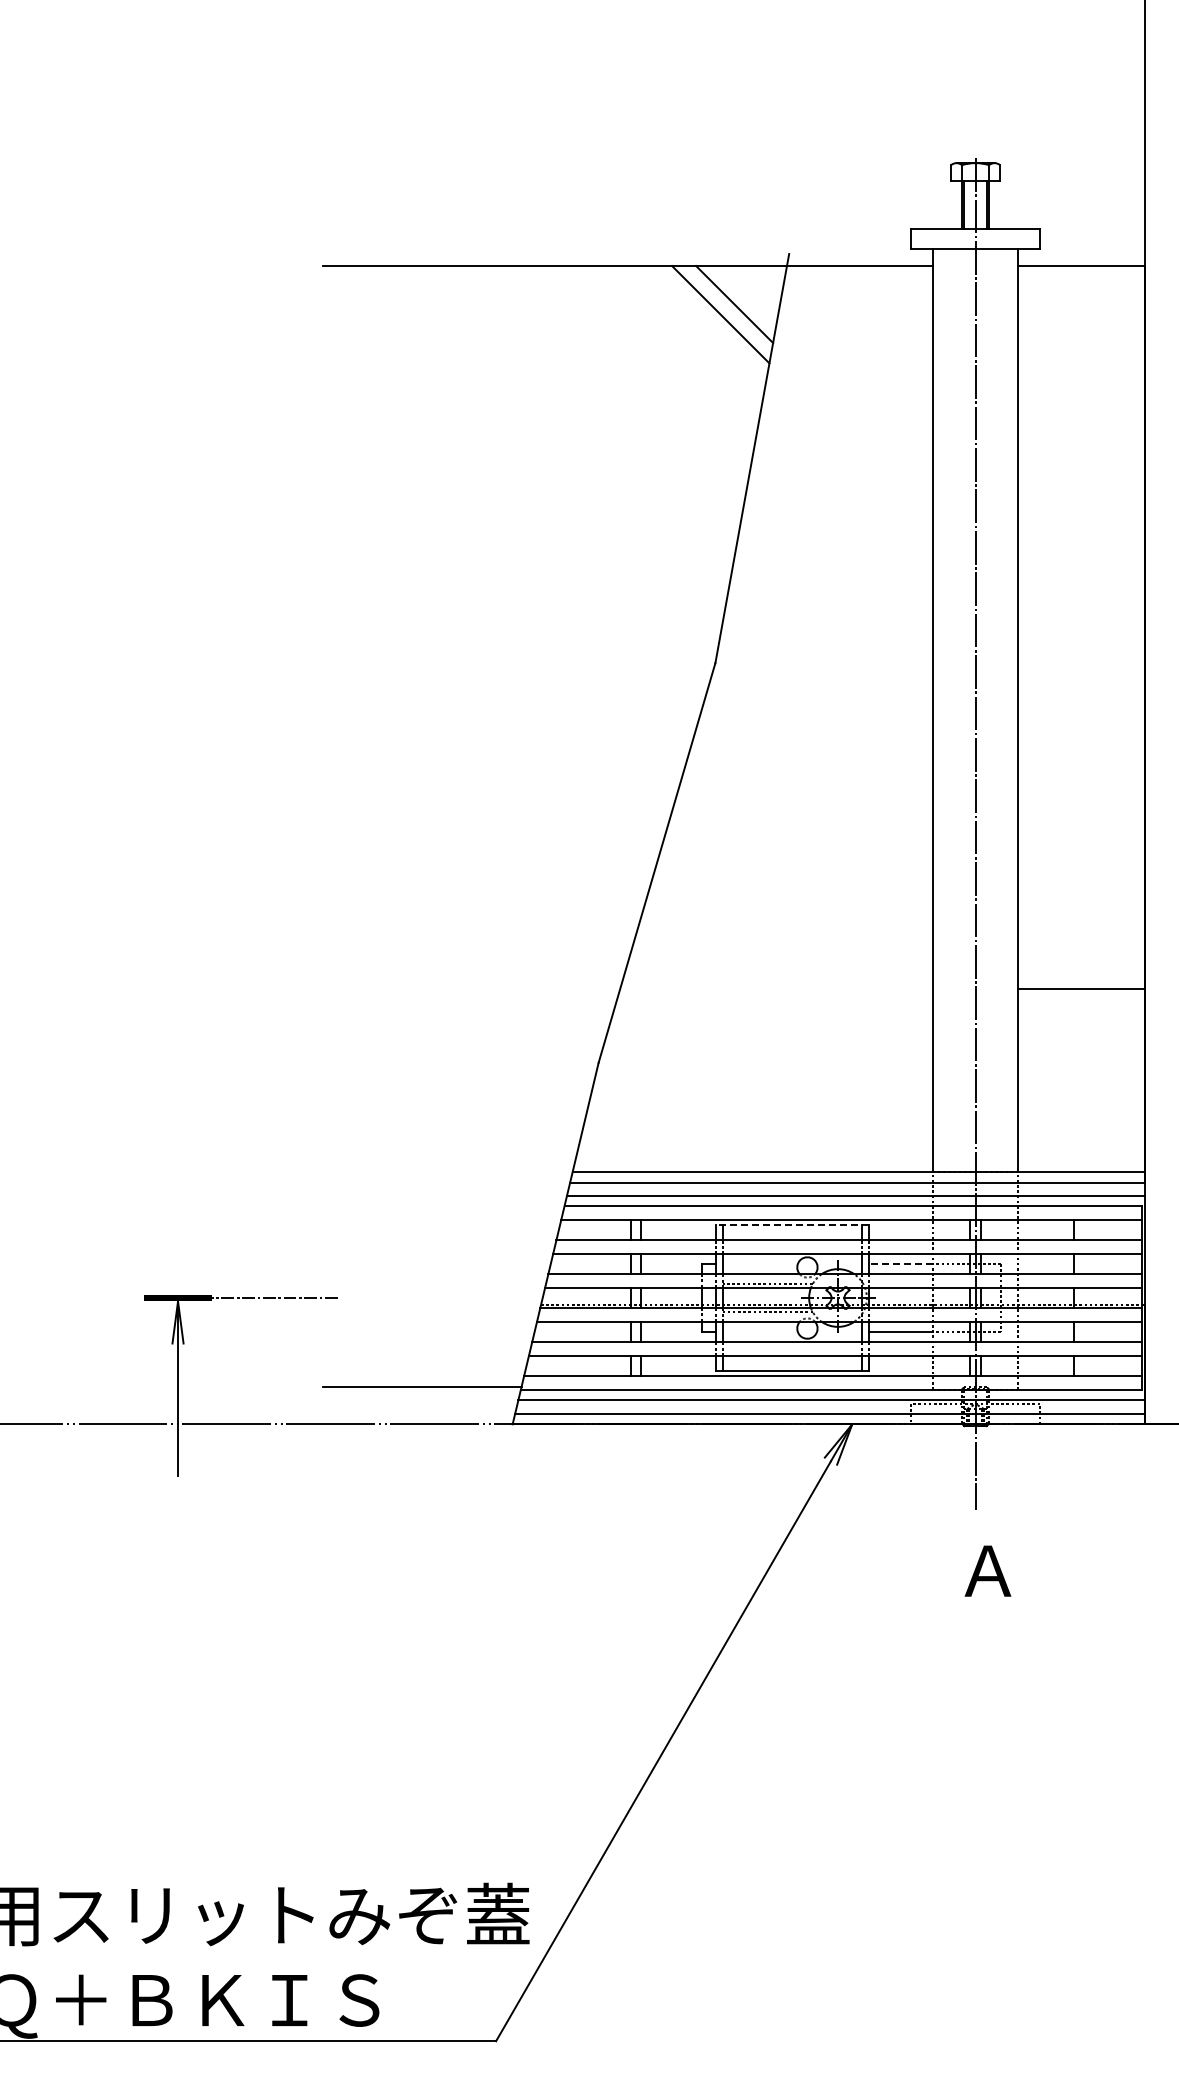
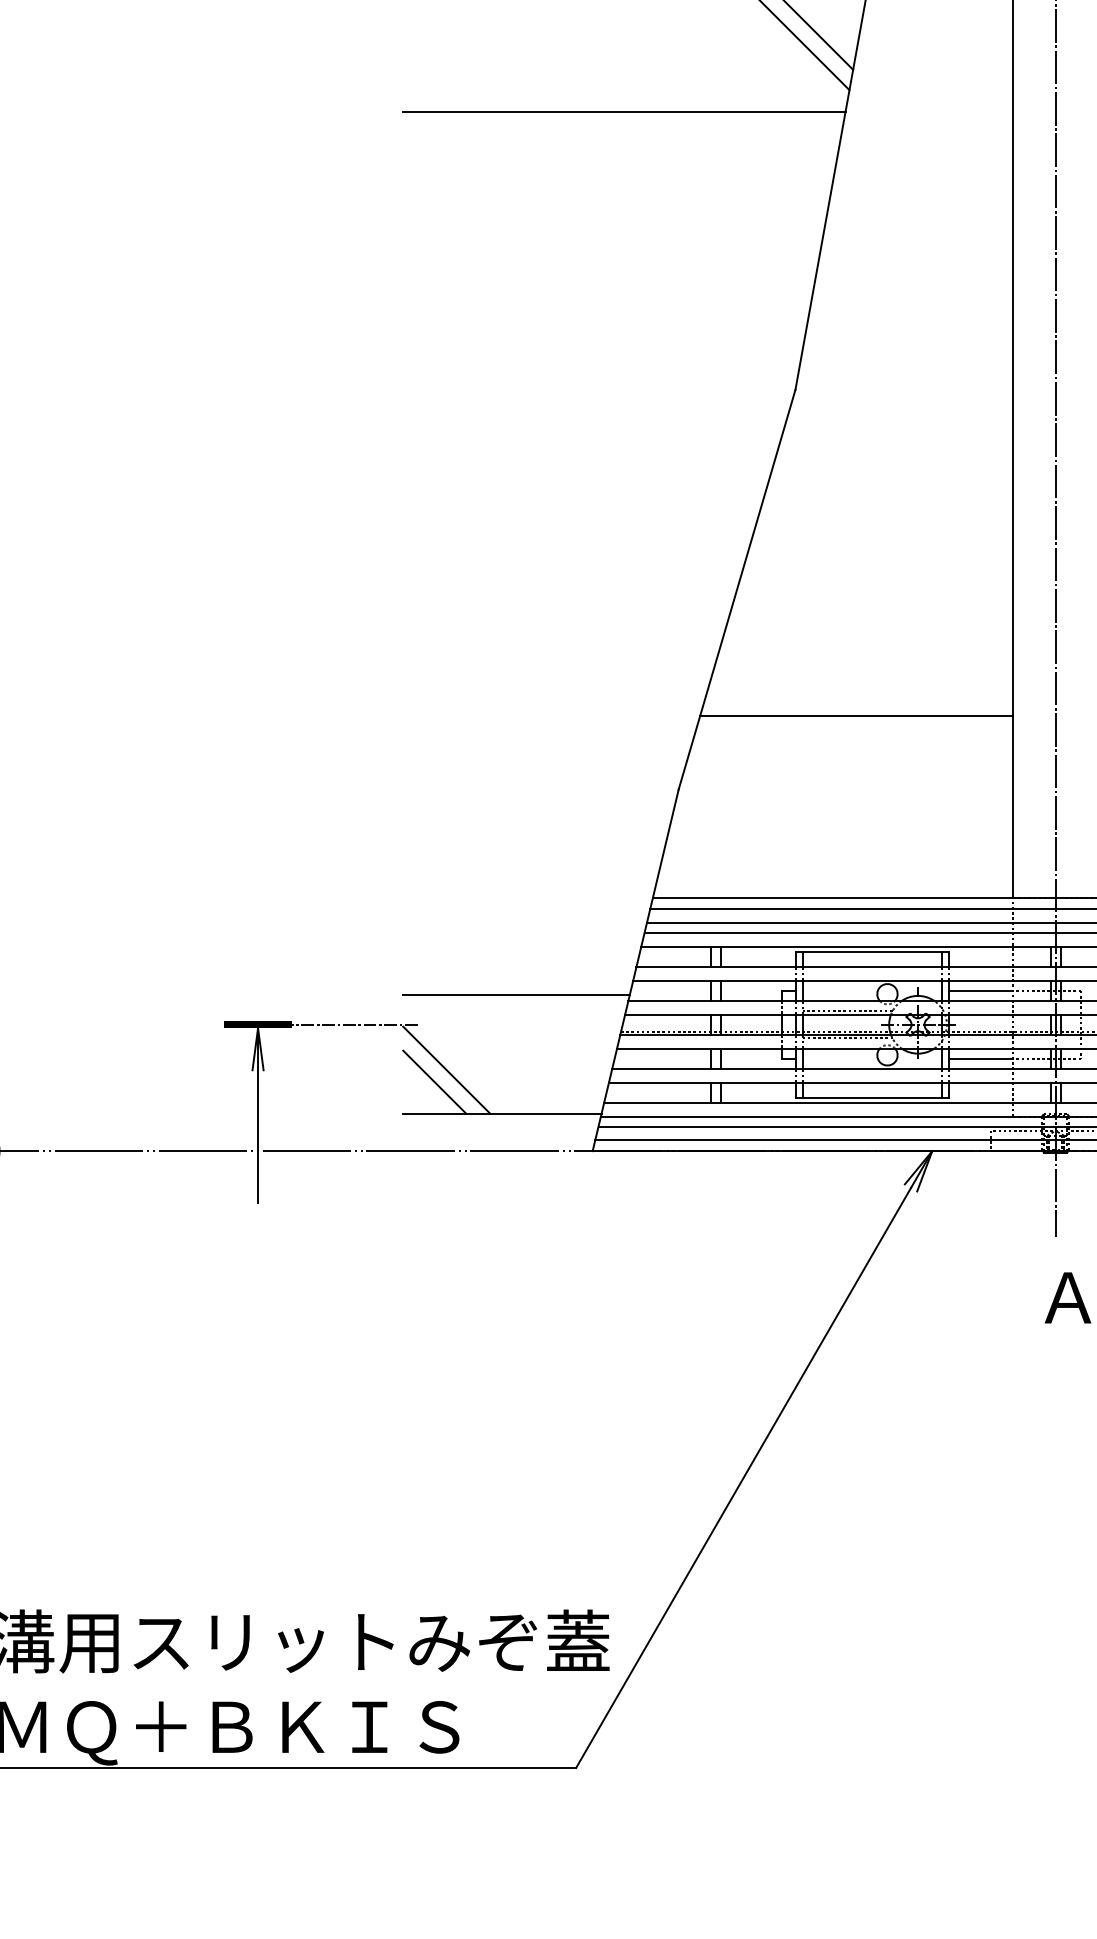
line: (544, 384) -> (624, 111), added
line: (776, 988) -> (856, 715), added
line: (791, 1224) -> (871, 951), dashed -> solid
line: (900, 1264) -> (980, 991), dashed -> solid
line: (436, 1268) -> (516, 995), added
line: (366, 1343) -> (446, 1070), added
line: (354, 1355) -> (434, 1082), added

